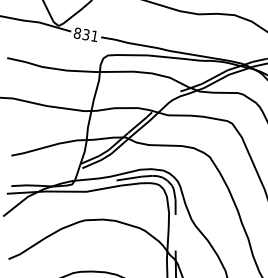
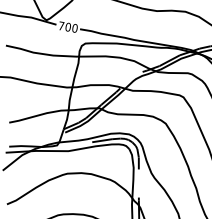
text: (85, 34) -> (67, 27), 831 -> 700

